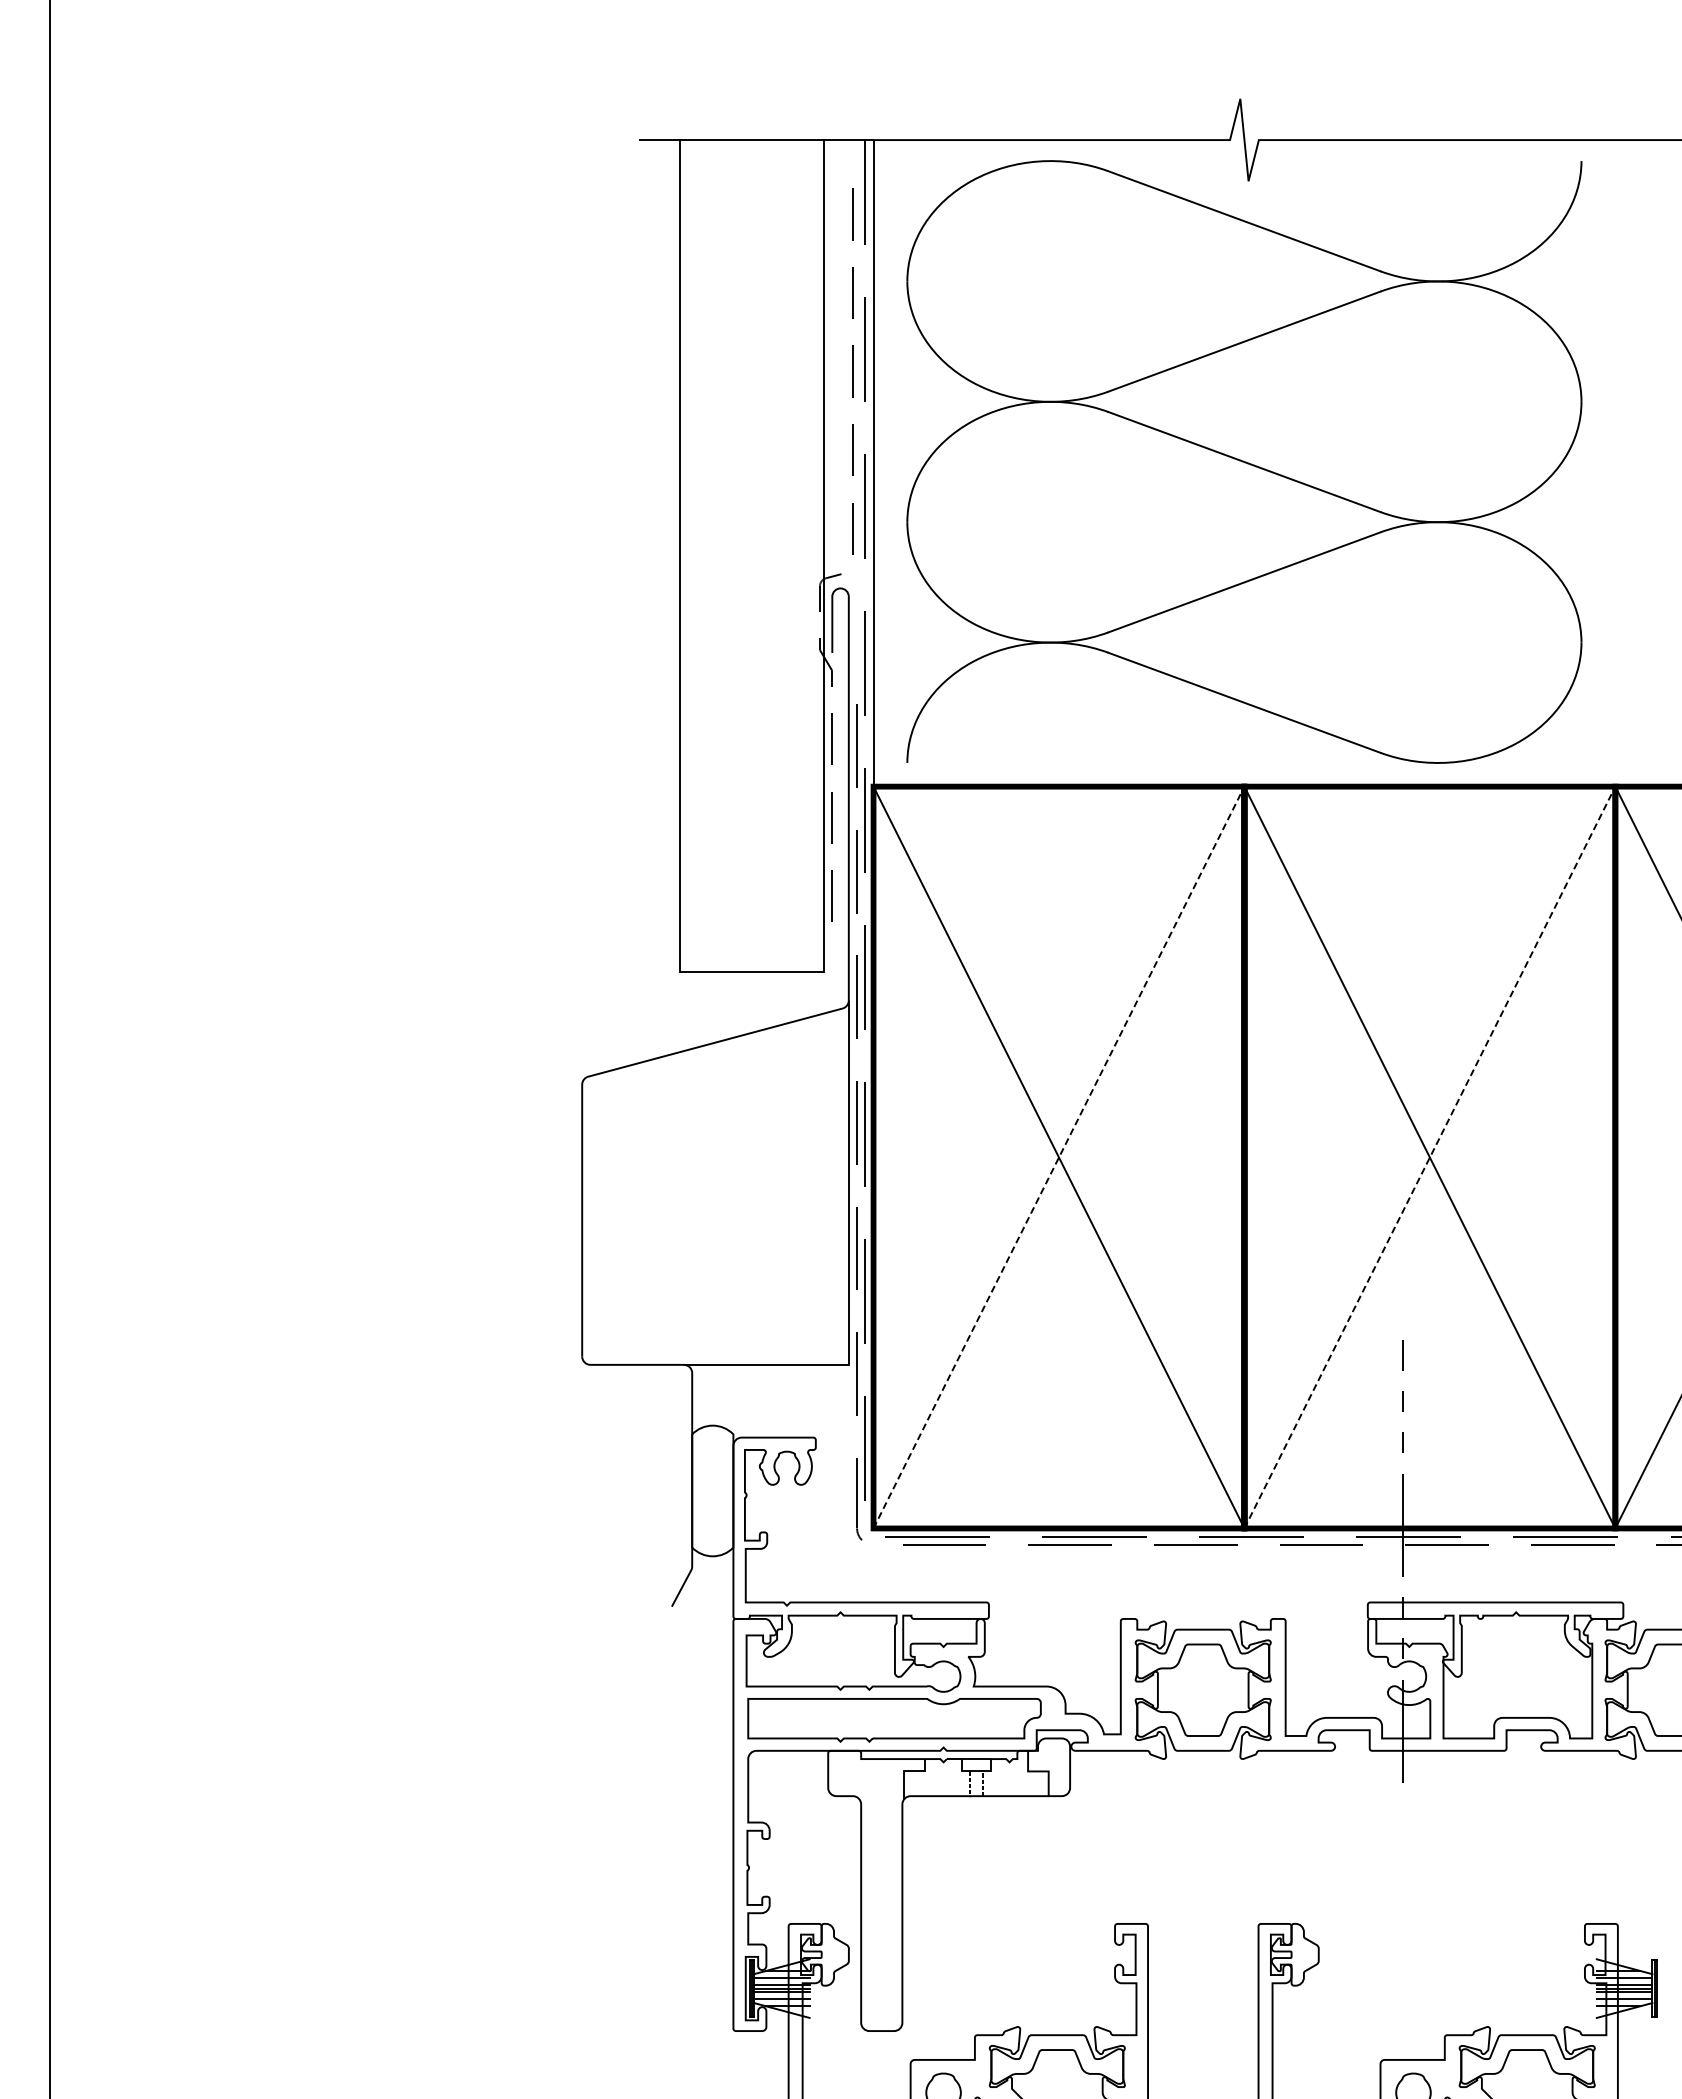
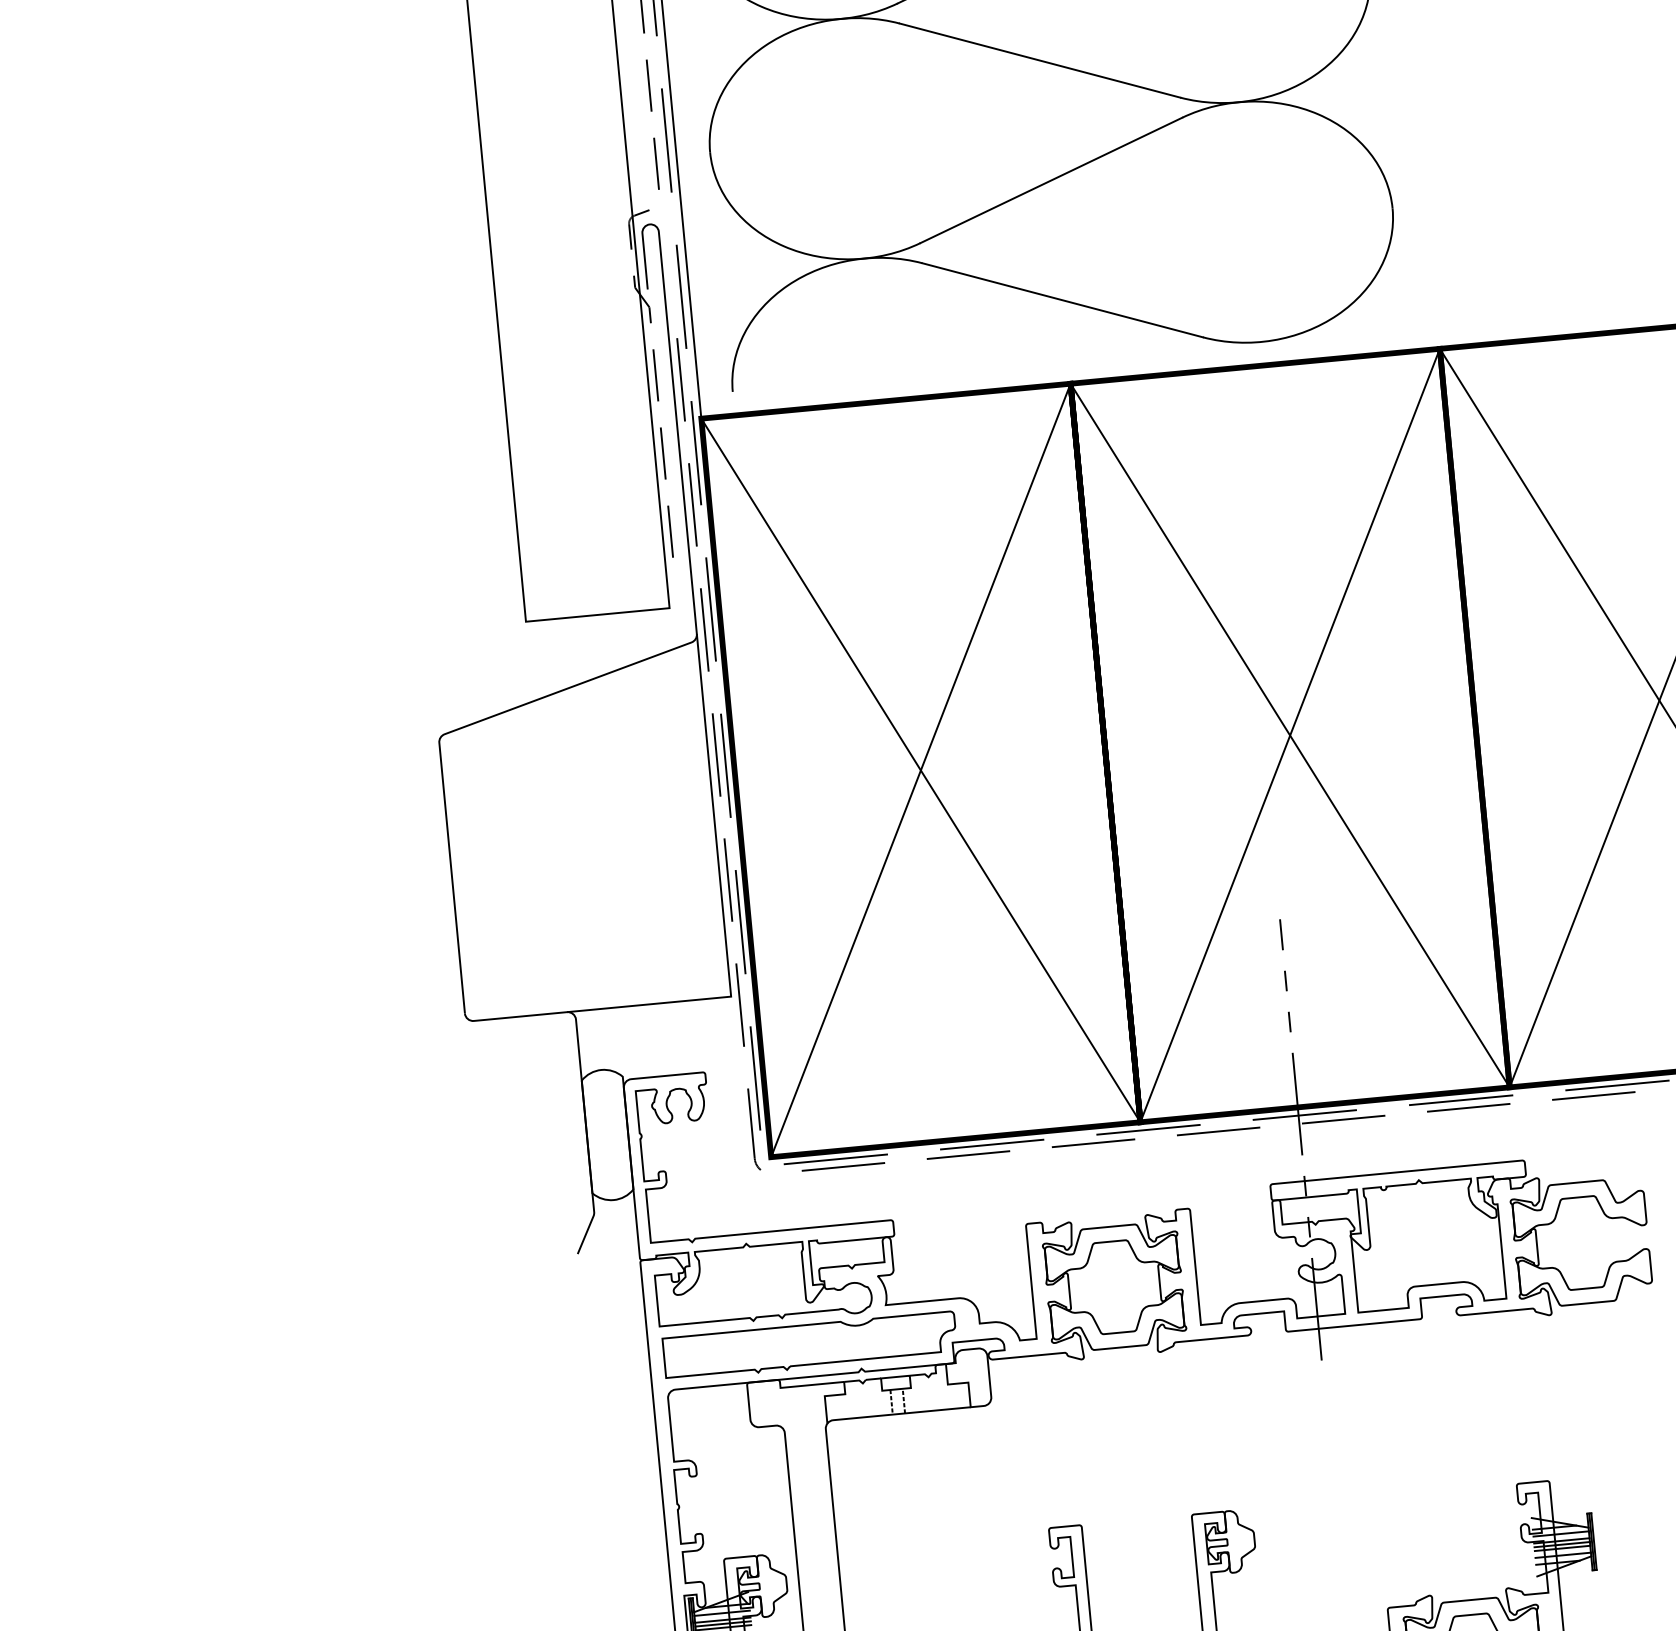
line: (1058, 1157) -> (920, 770), dashed -> solid
line: (1429, 1157) -> (1289, 735), dashed -> solid

